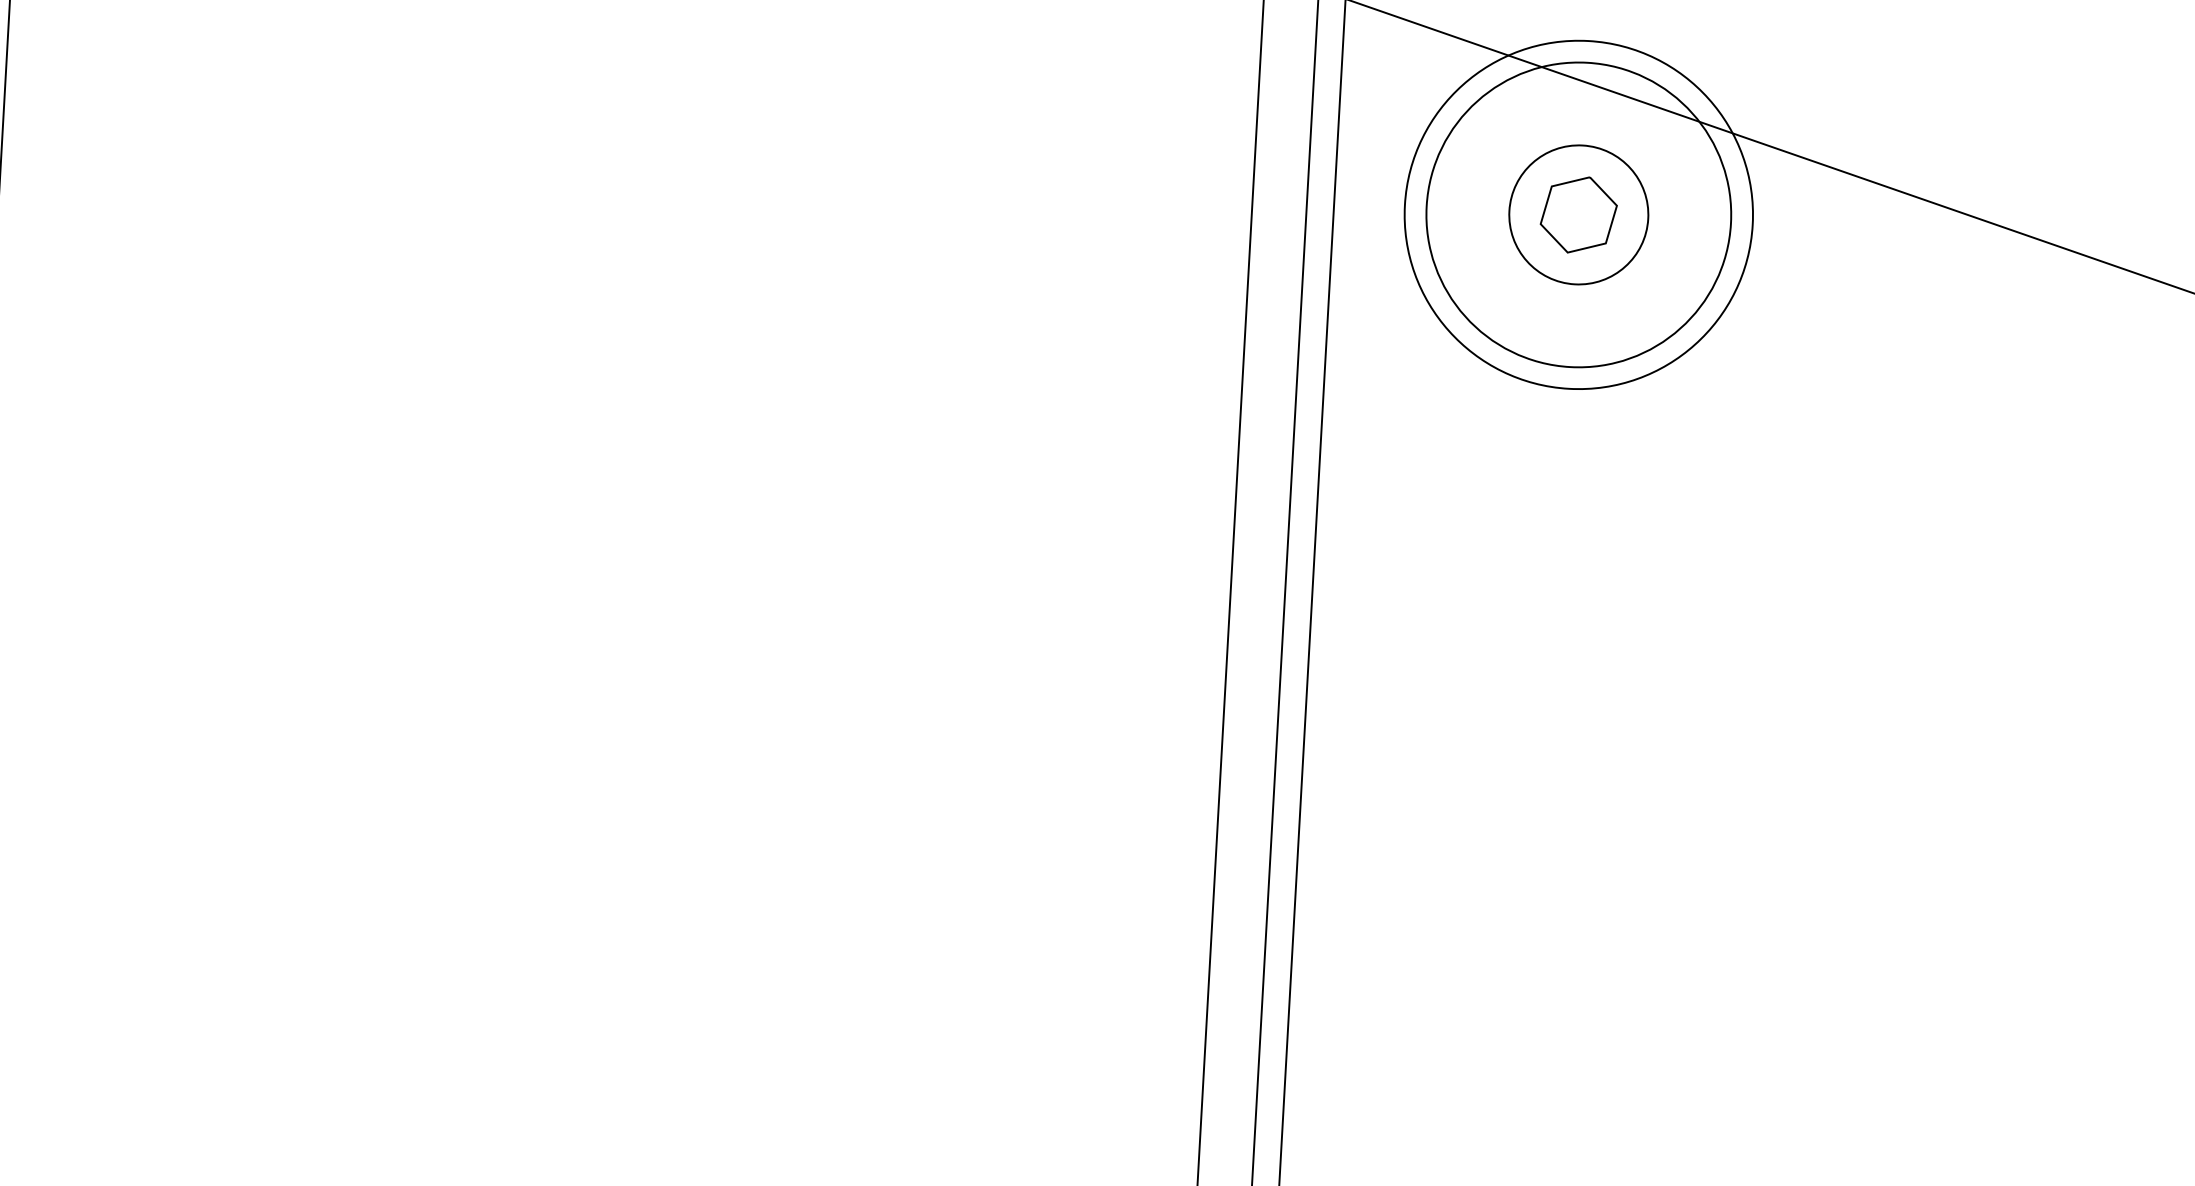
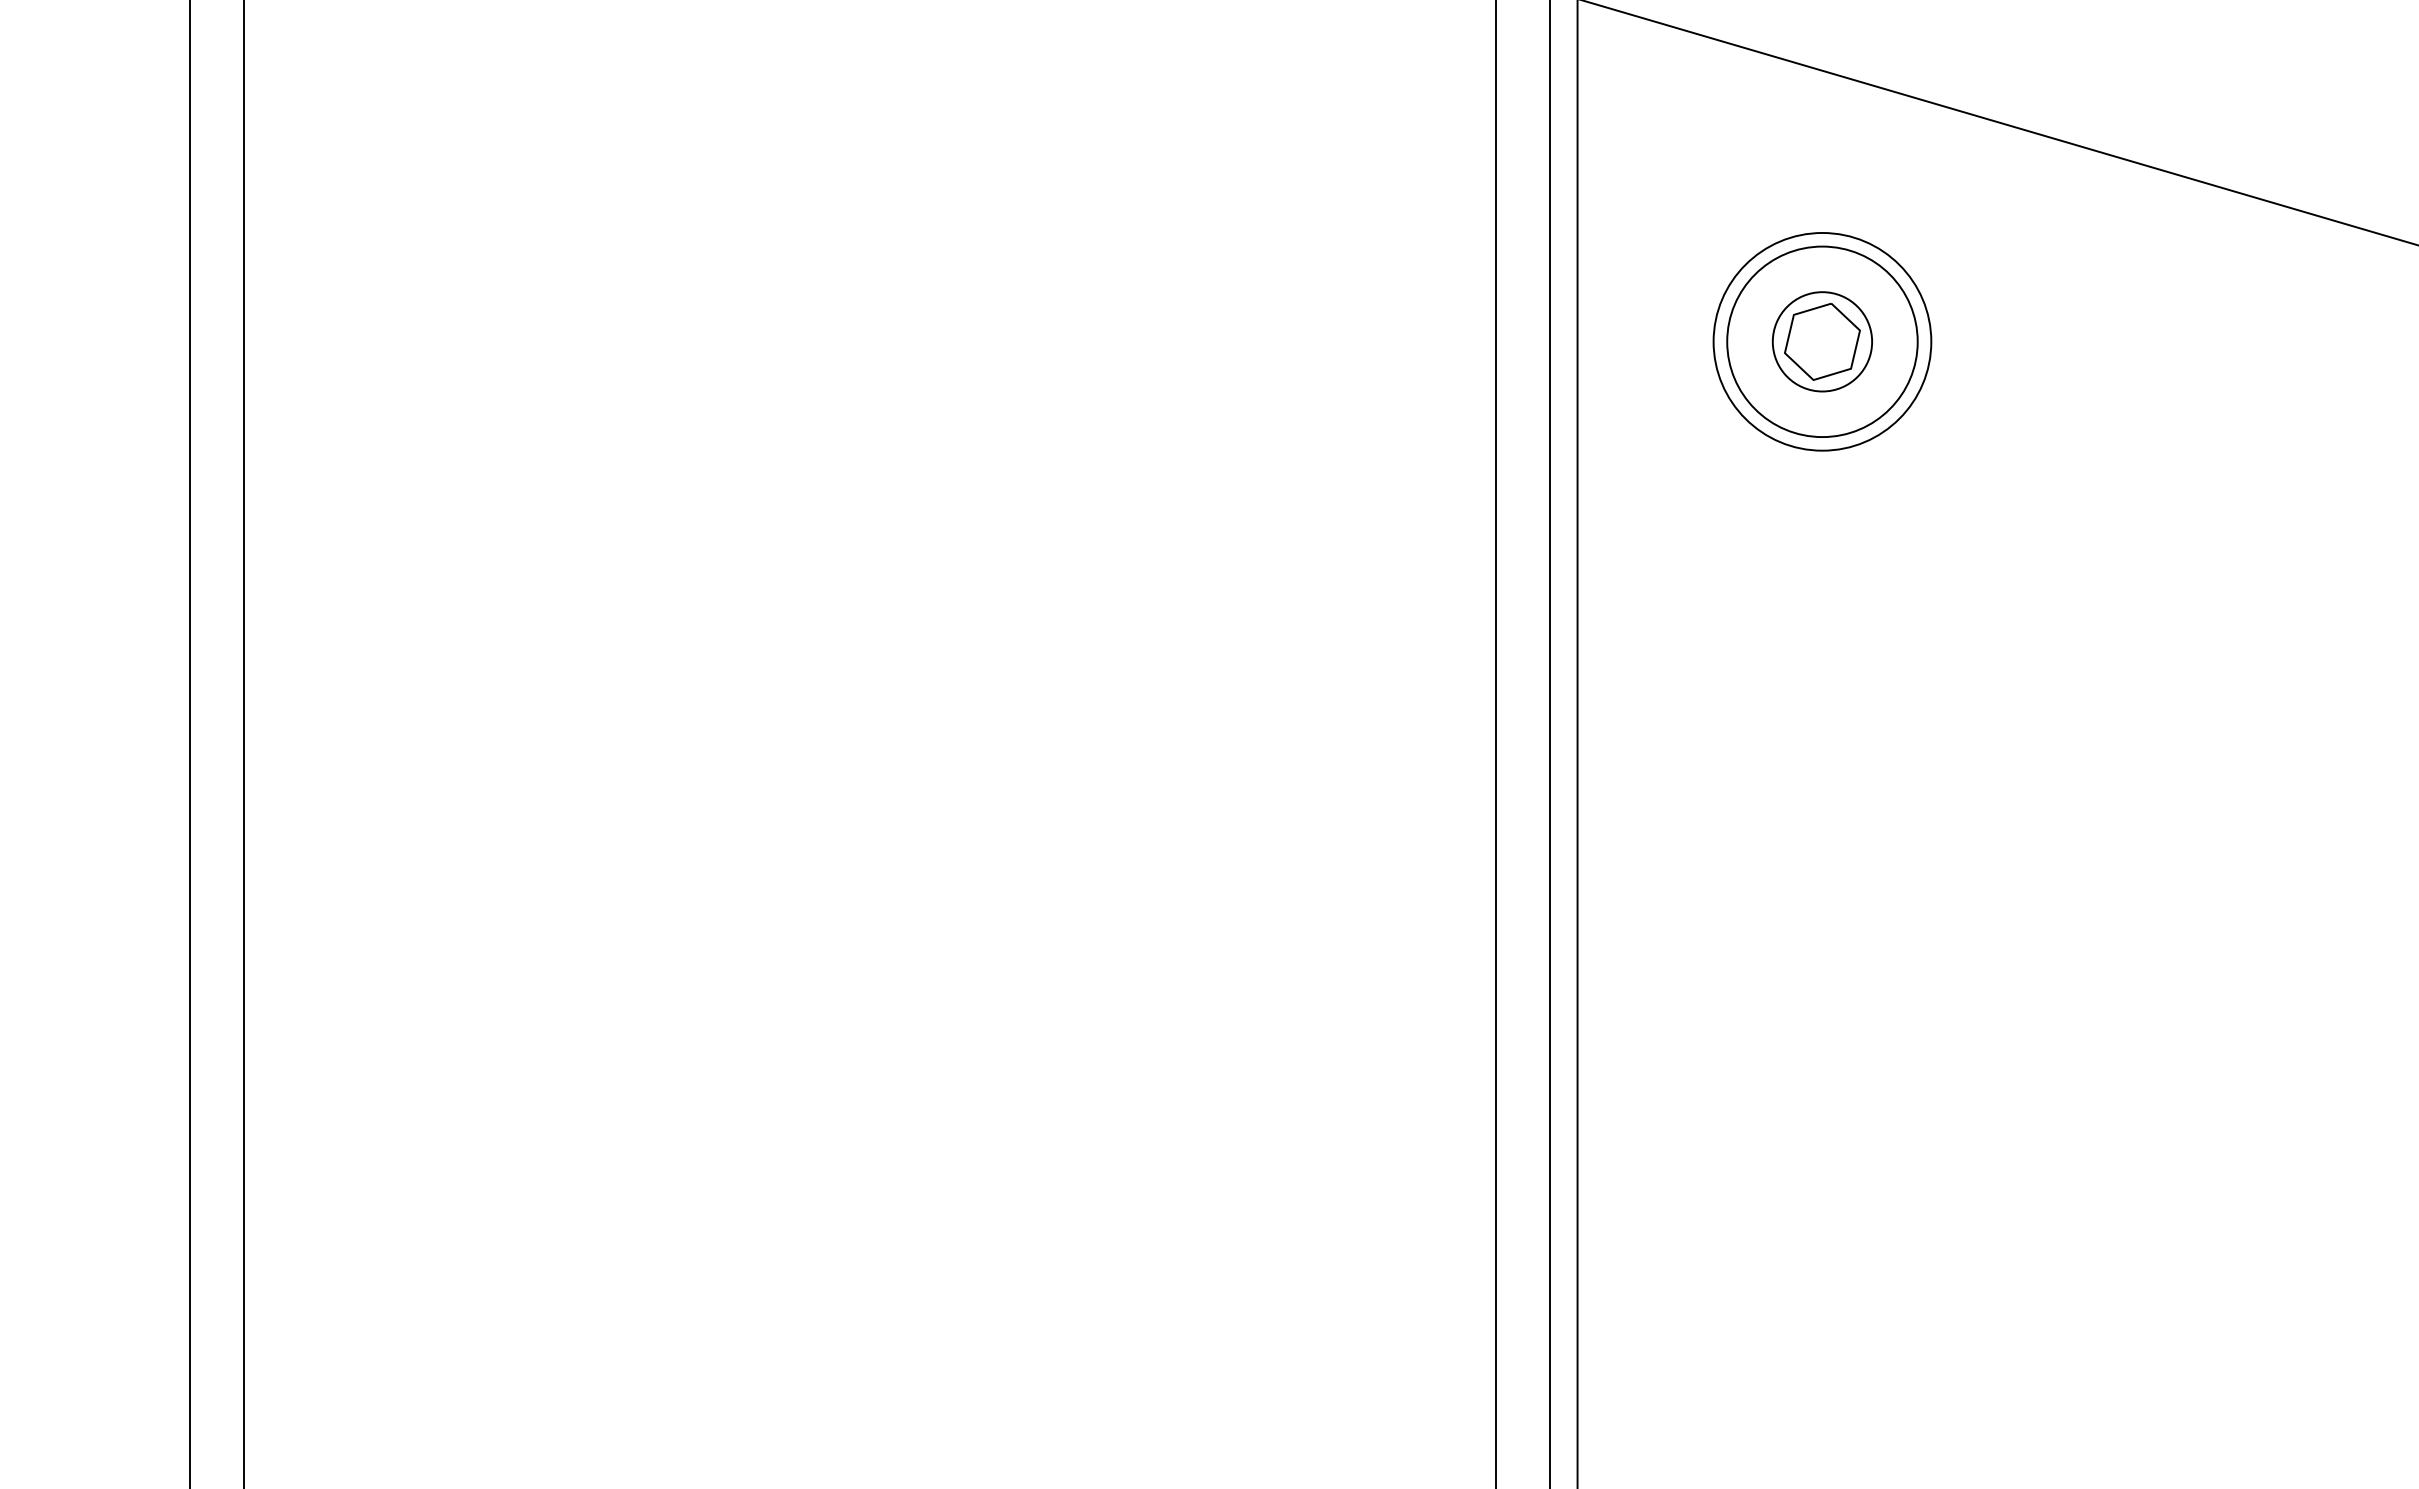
circle: (1578, 214) -> (1822, 341), size x0.62
circle: (1578, 214) -> (1822, 341), size x0.62
circle: (1578, 214) -> (1822, 341), size x0.71

